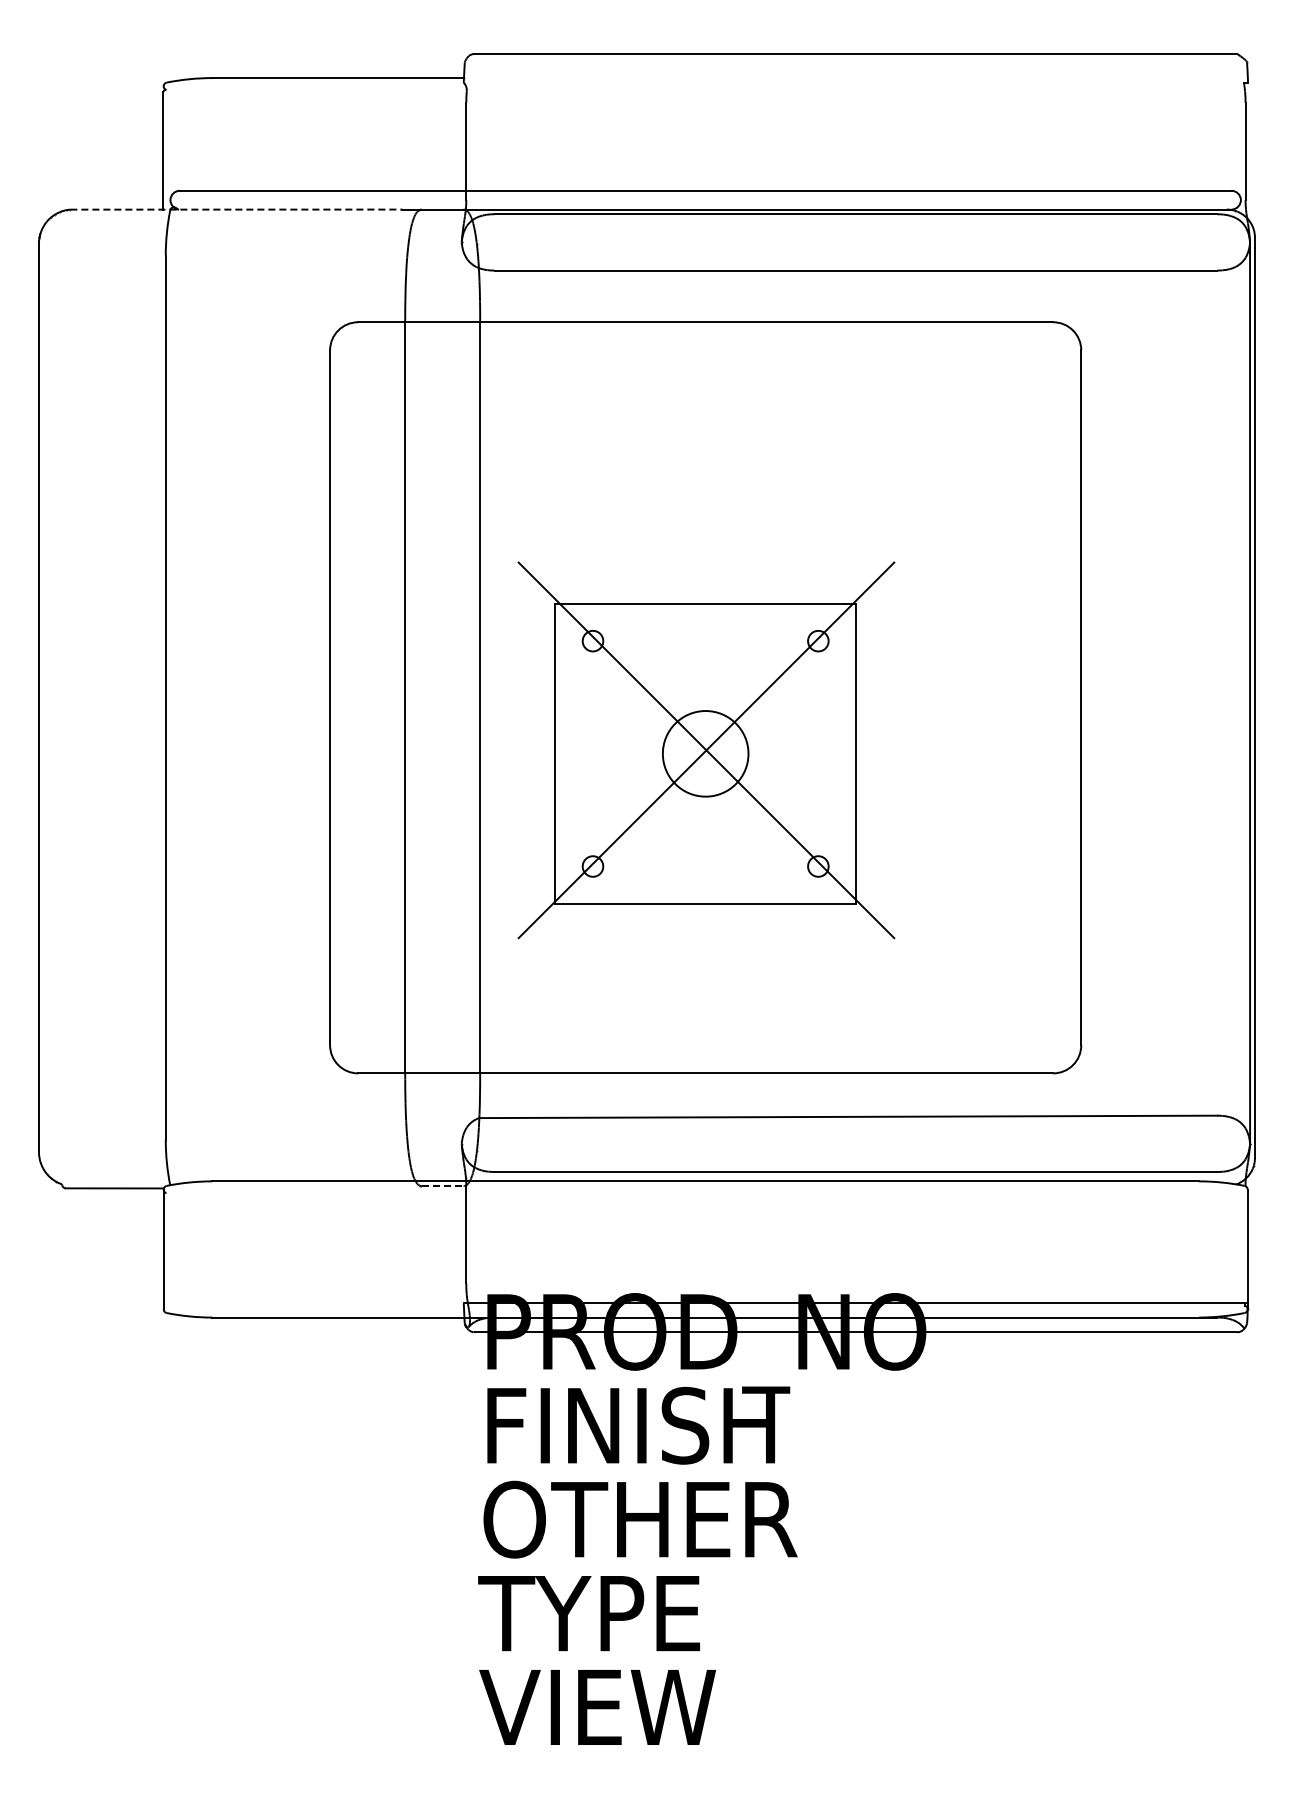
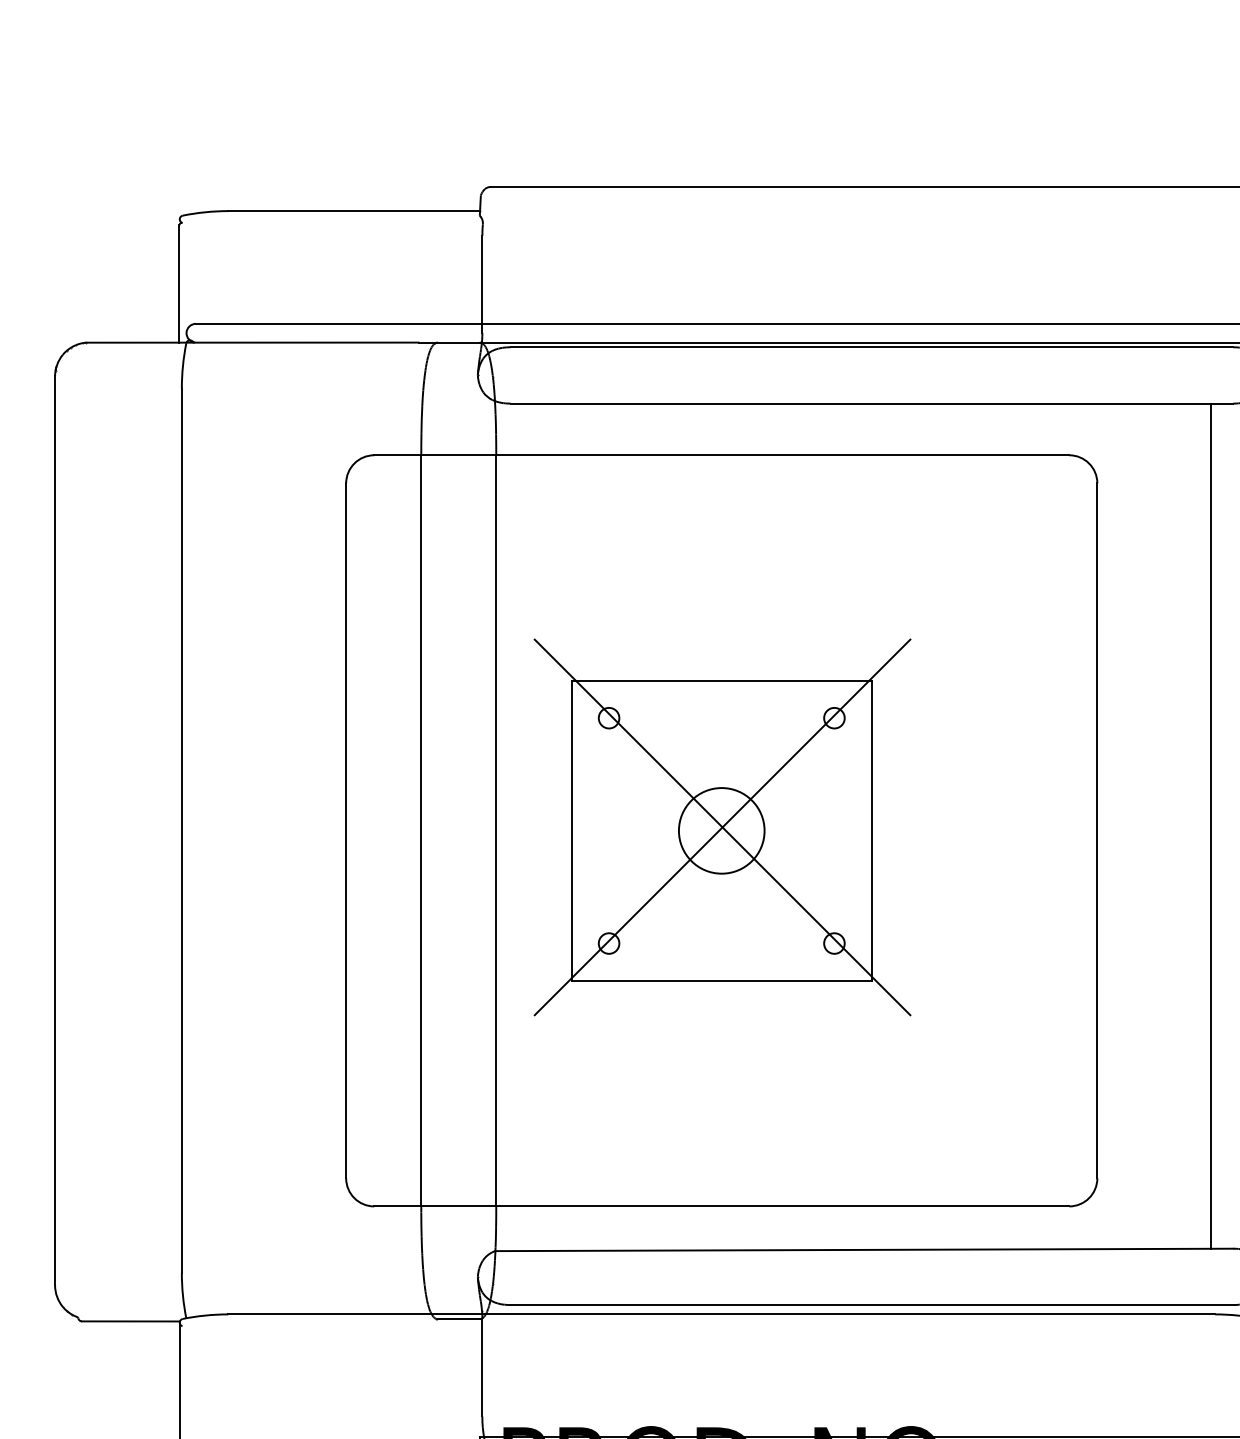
line: (236, 209) -> (252, 342), dashed -> solid
line: (1195, 692) -> (1211, 825), added
part: (706, 750) -> (722, 827), moved
line: (442, 1186) -> (458, 1319), dashed -> solid

